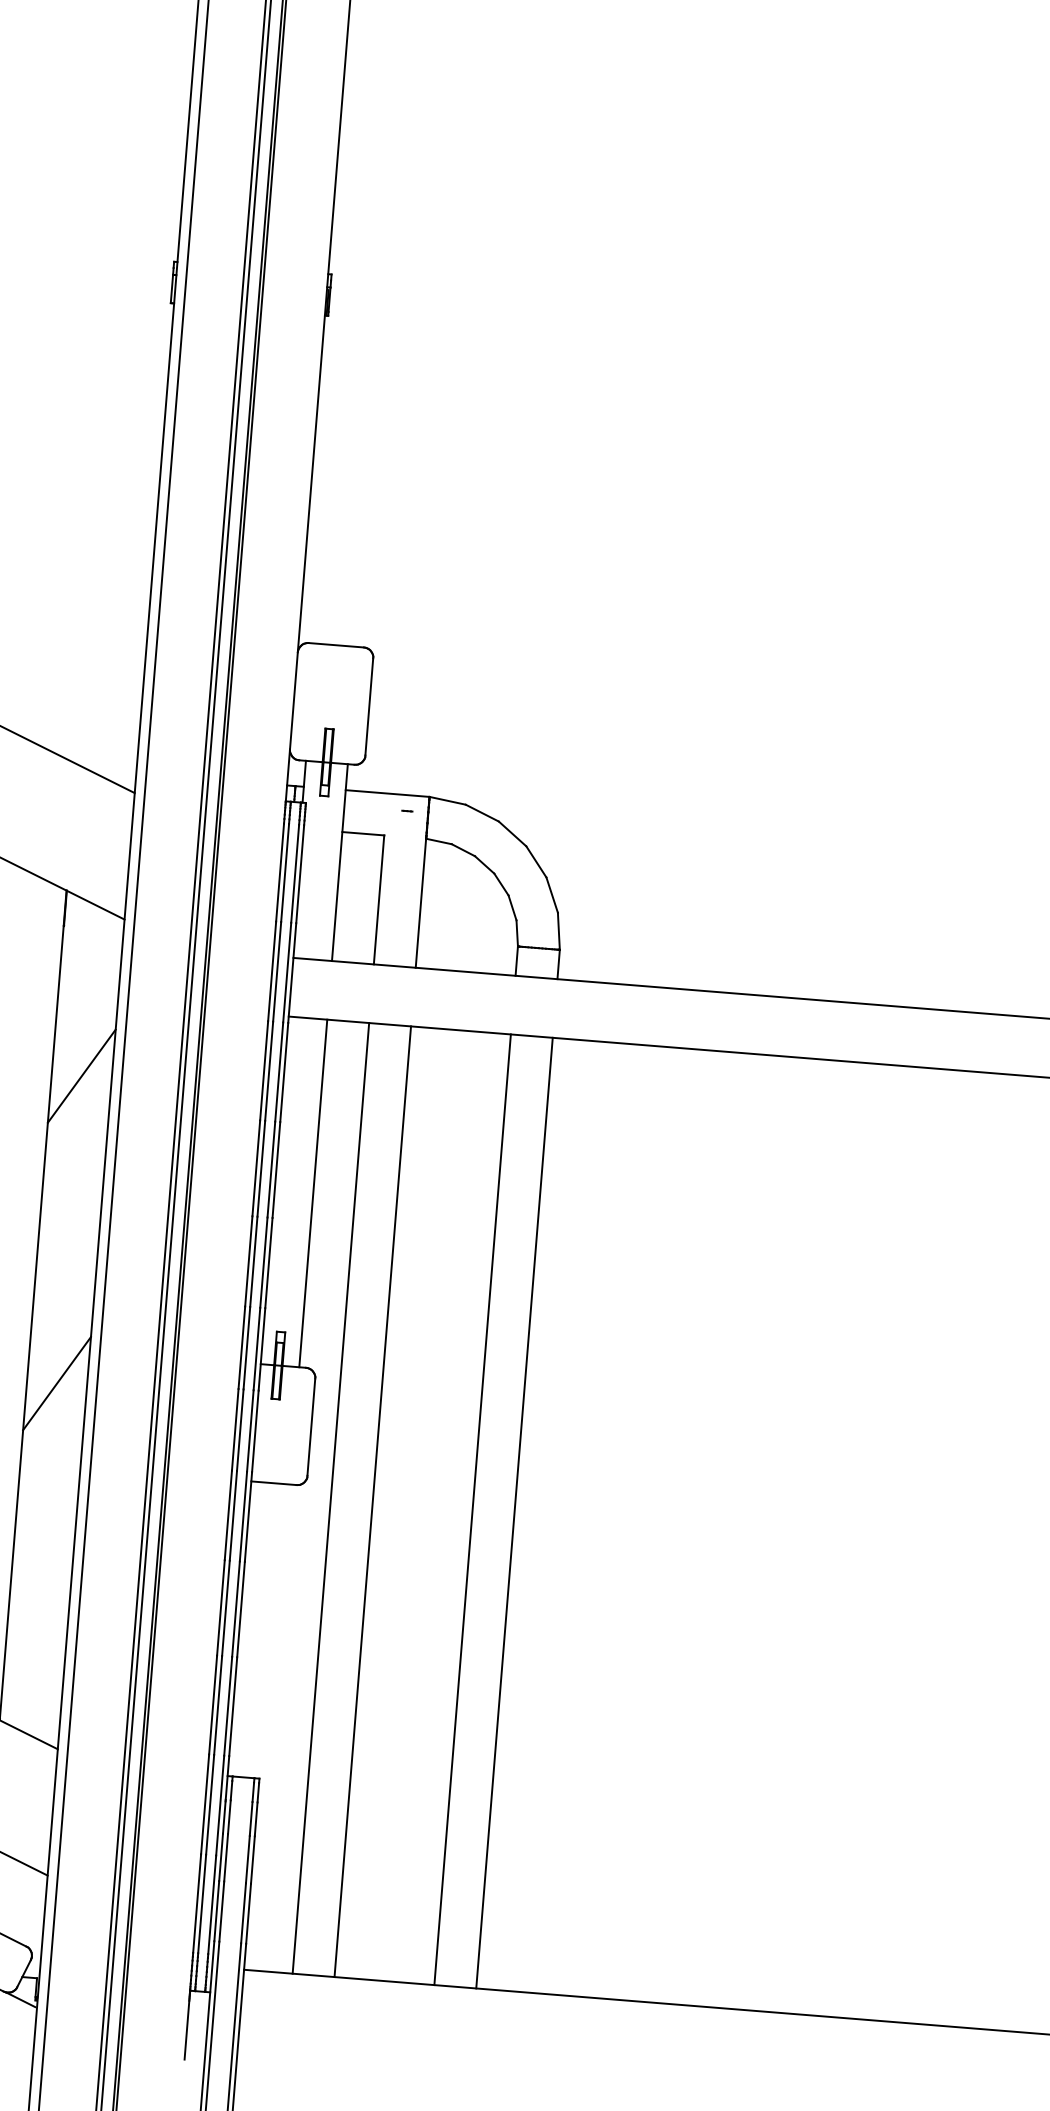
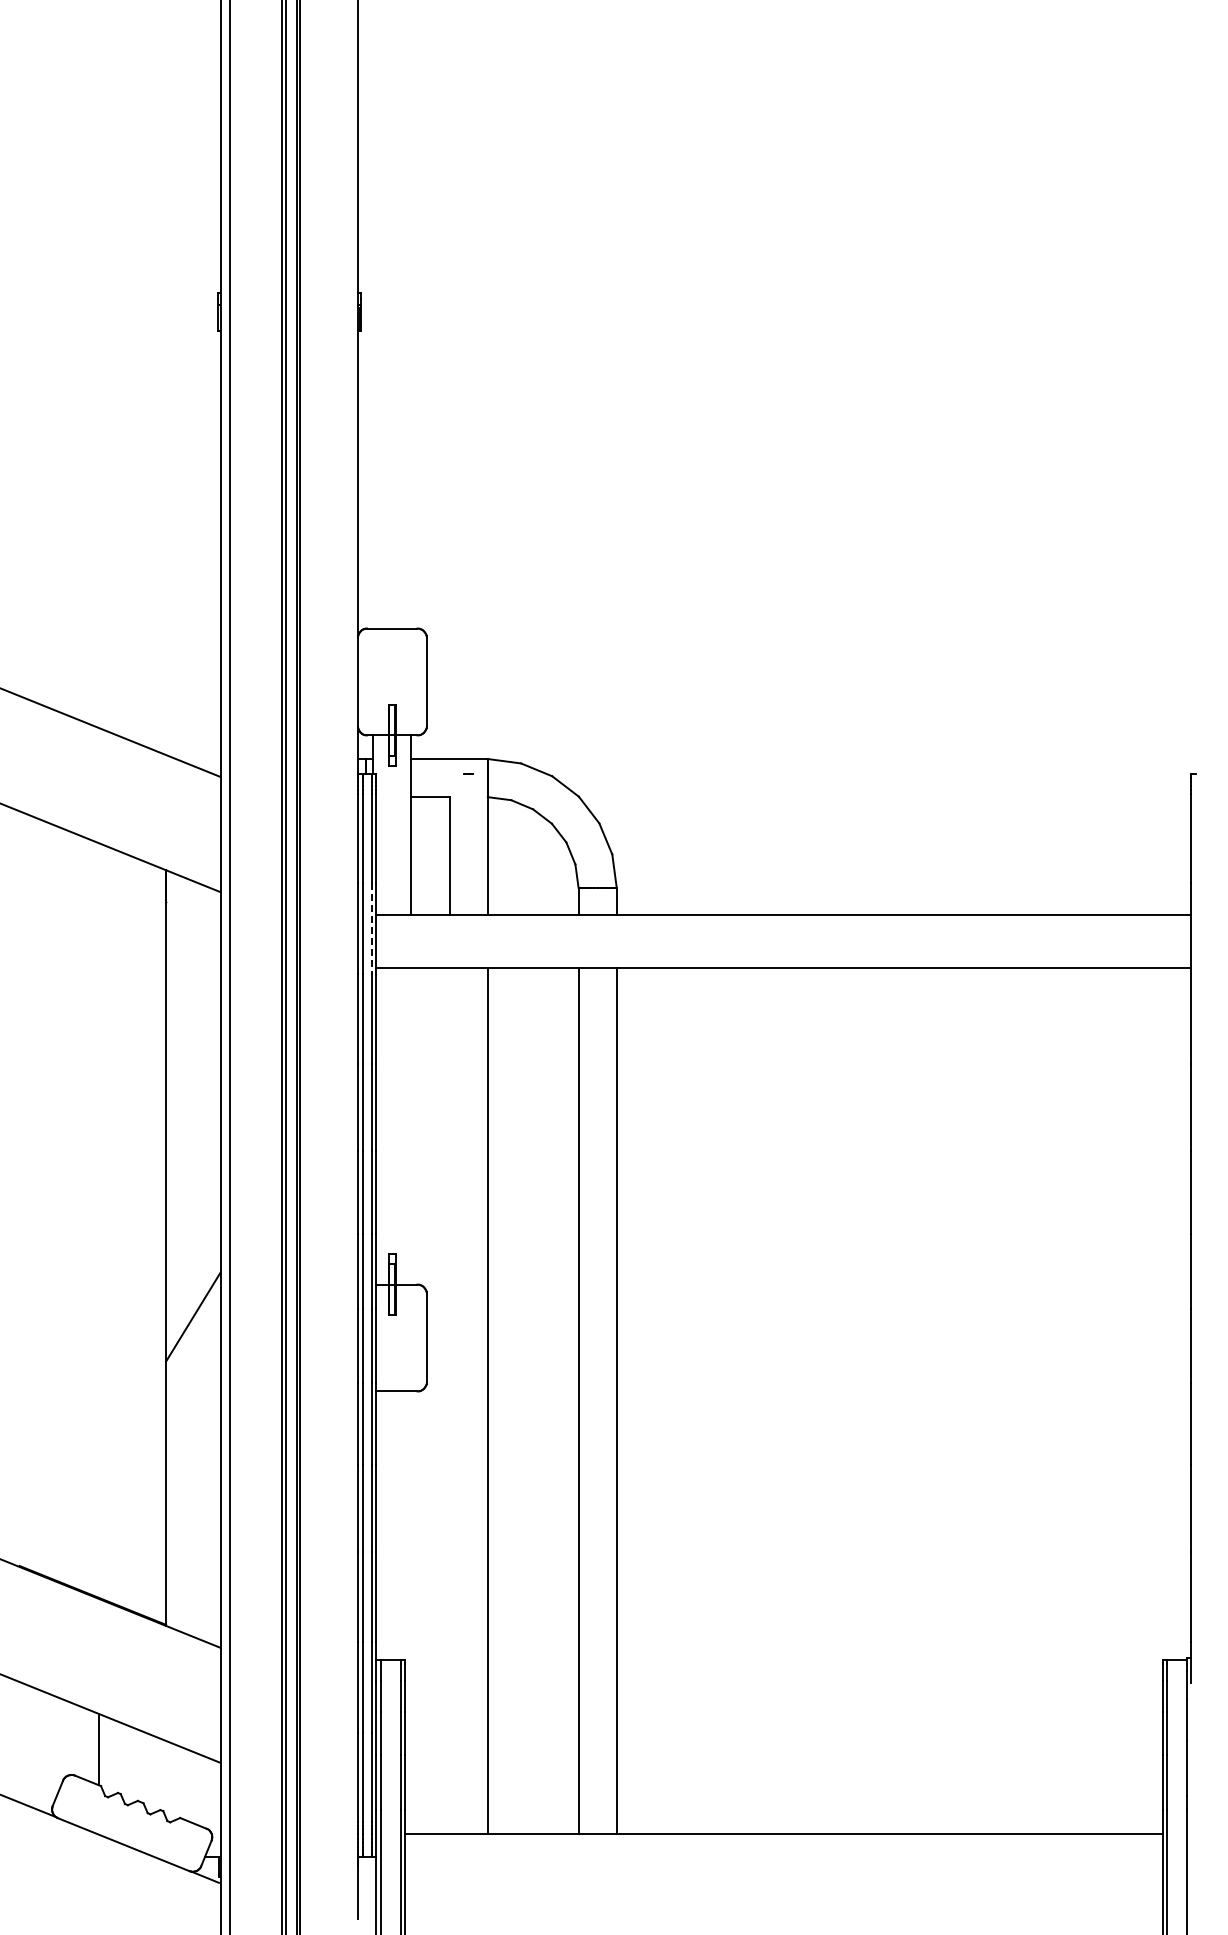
line: (286, 972) -> (371, 928), solid -> dashed
line: (82, 1075) -> (193, 1036), removed
line: (313, 1193) -> (411, 1126), removed
line: (330, 1497) -> (449, 1400), removed

